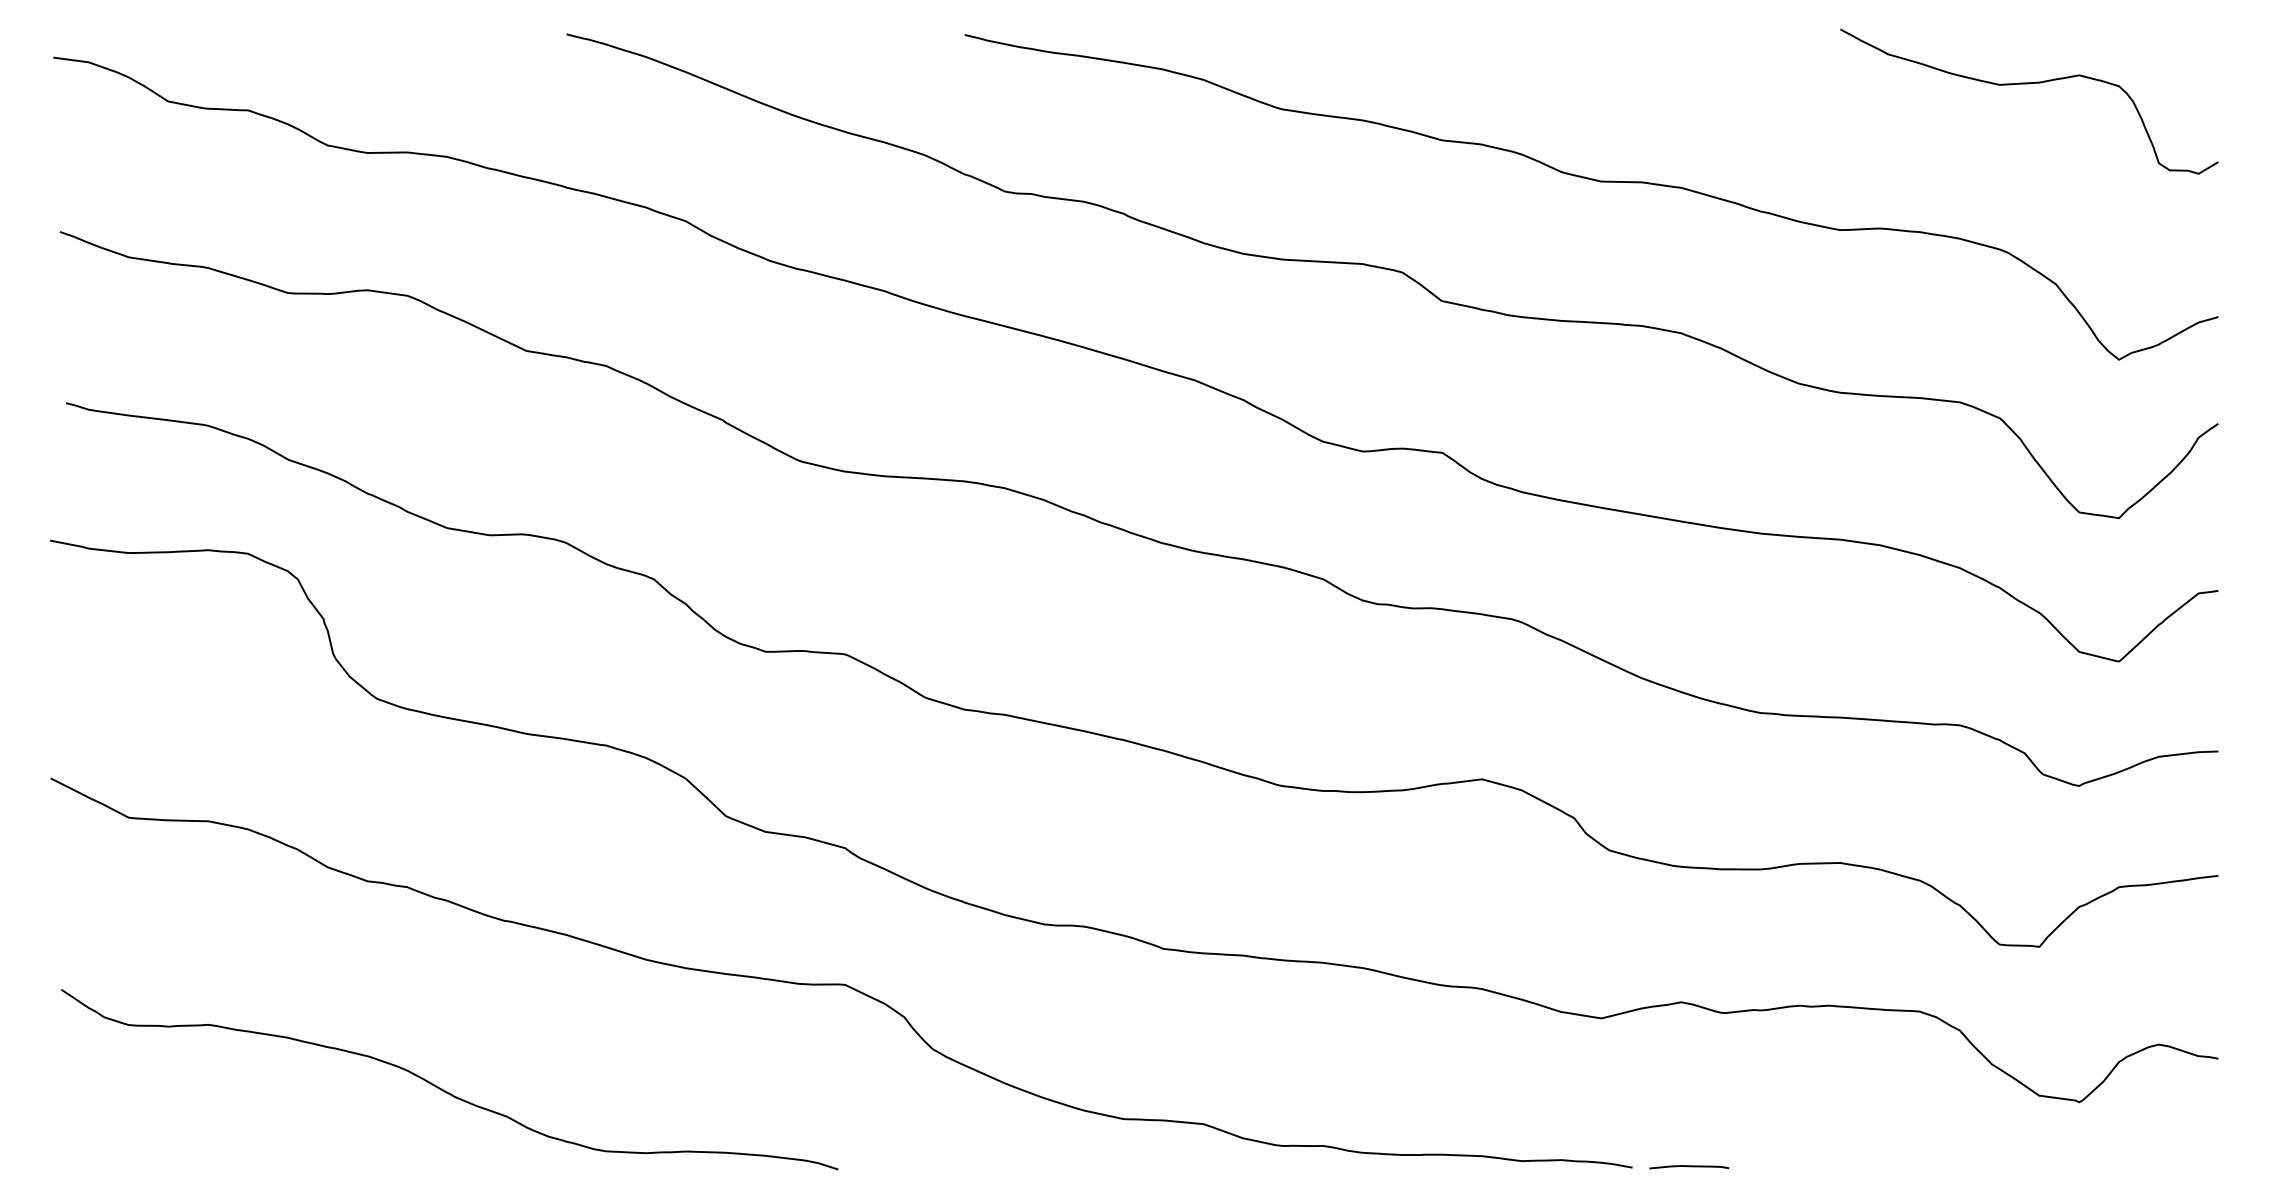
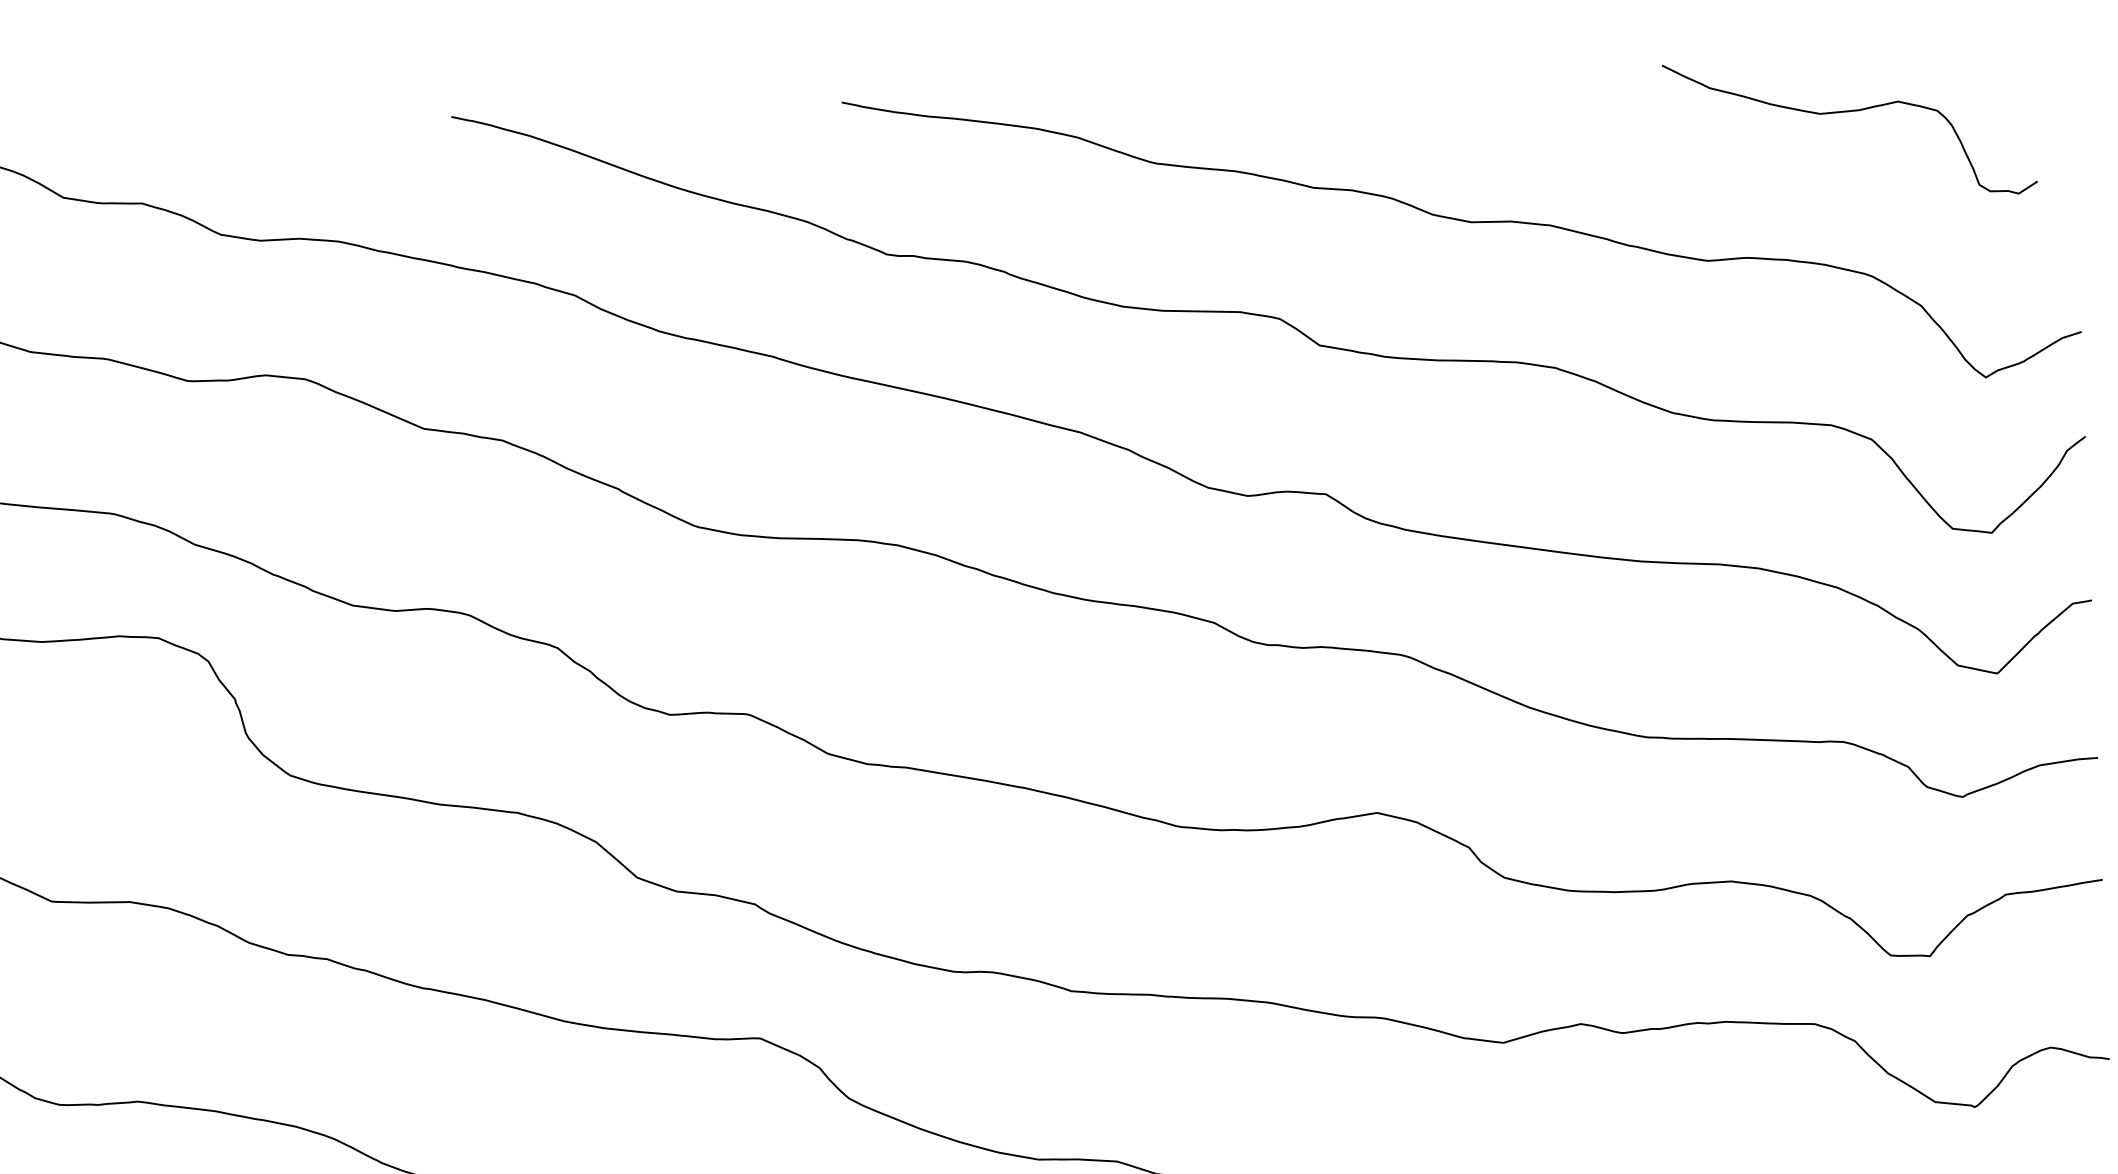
curve: (2029, 84) -> (1849, 112), moved

